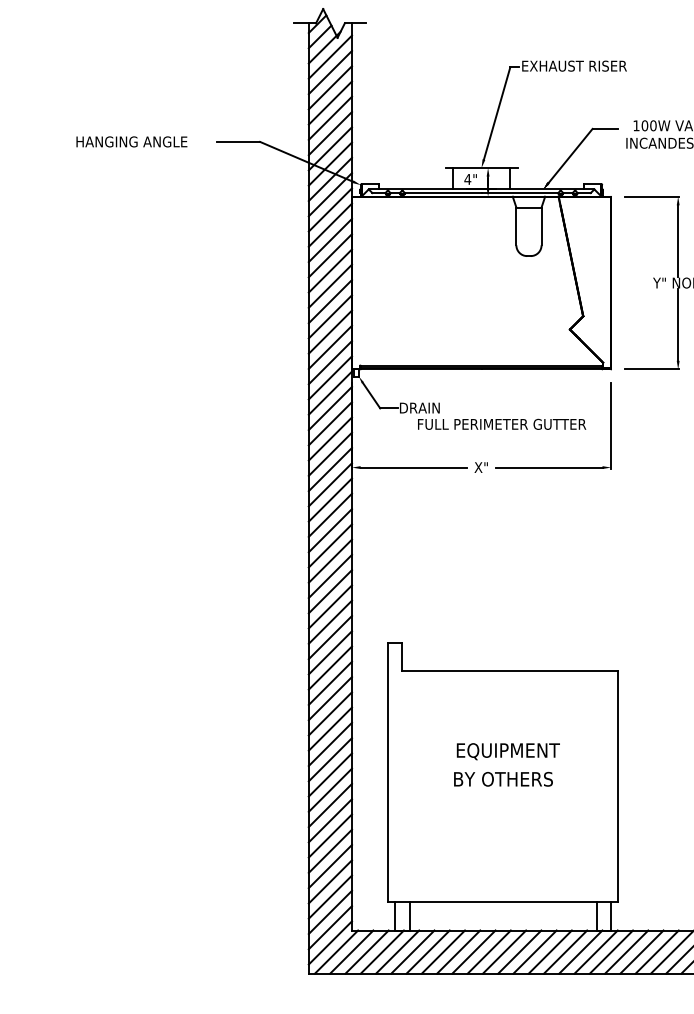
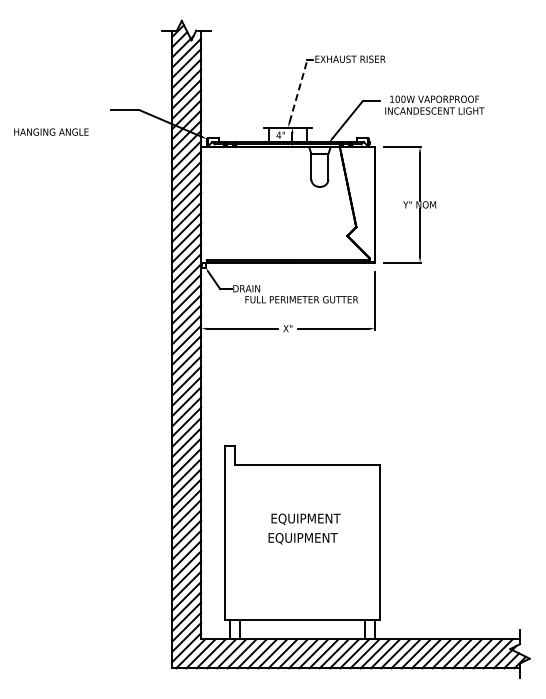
line: (497, 112) -> (298, 90), solid -> dashed
text: (132, 140) -> (51, 131), moved
text: (503, 780) -> (302, 538), BY OTHERS -> EQUIPMENT

